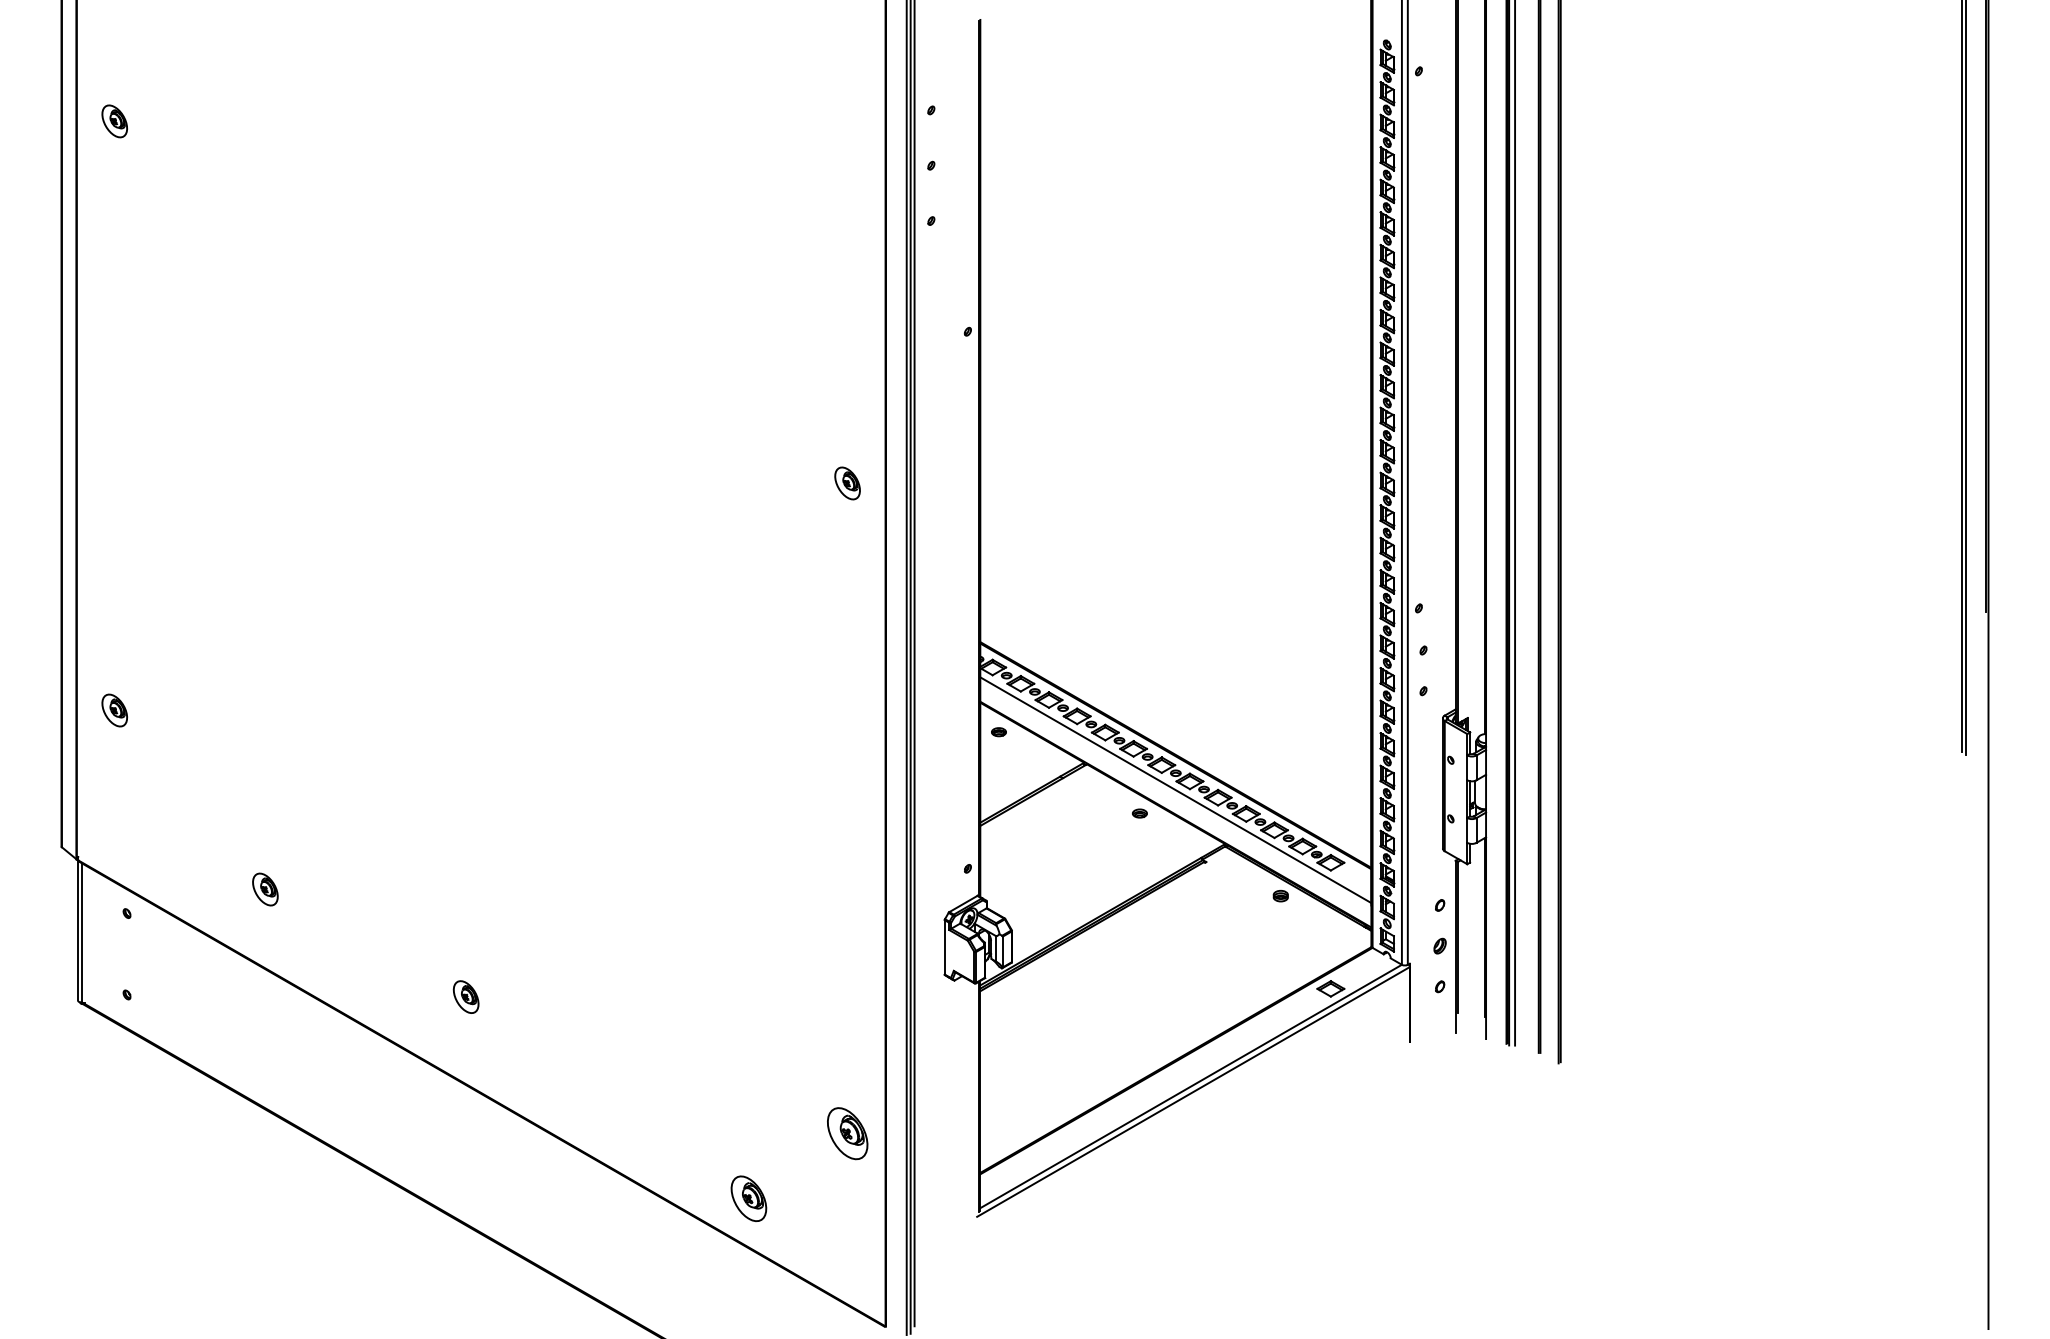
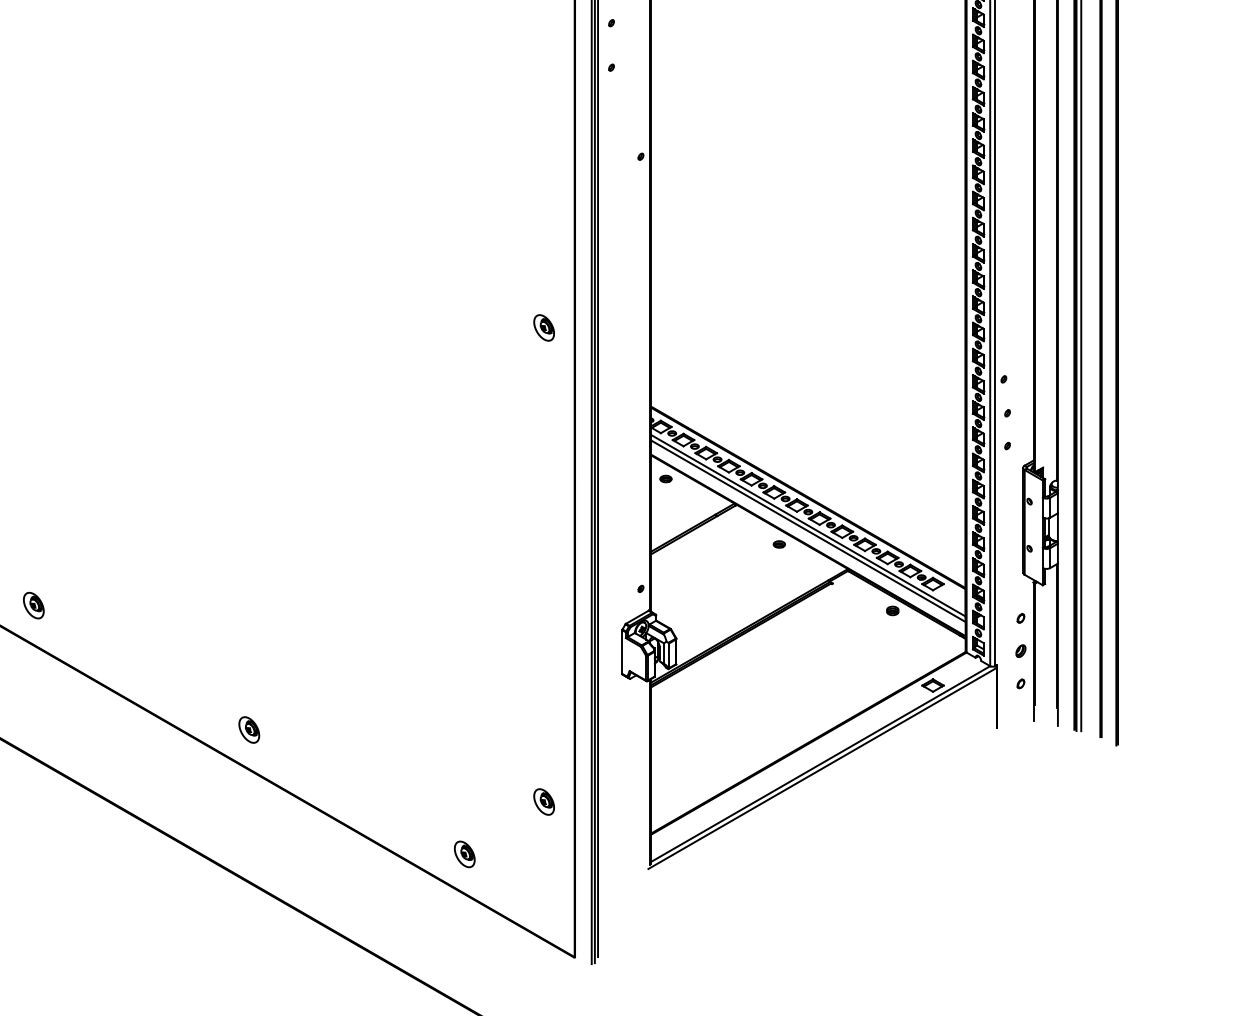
part: (847, 483) -> (544, 327), moved
line: (1175, 796) -> (808, 530), added
part: (265, 889) -> (33, 605), moved
part: (465, 996) -> (248, 729), moved
part: (847, 1133) -> (544, 801), size x0.62
part: (748, 1198) -> (464, 854), size x0.71

